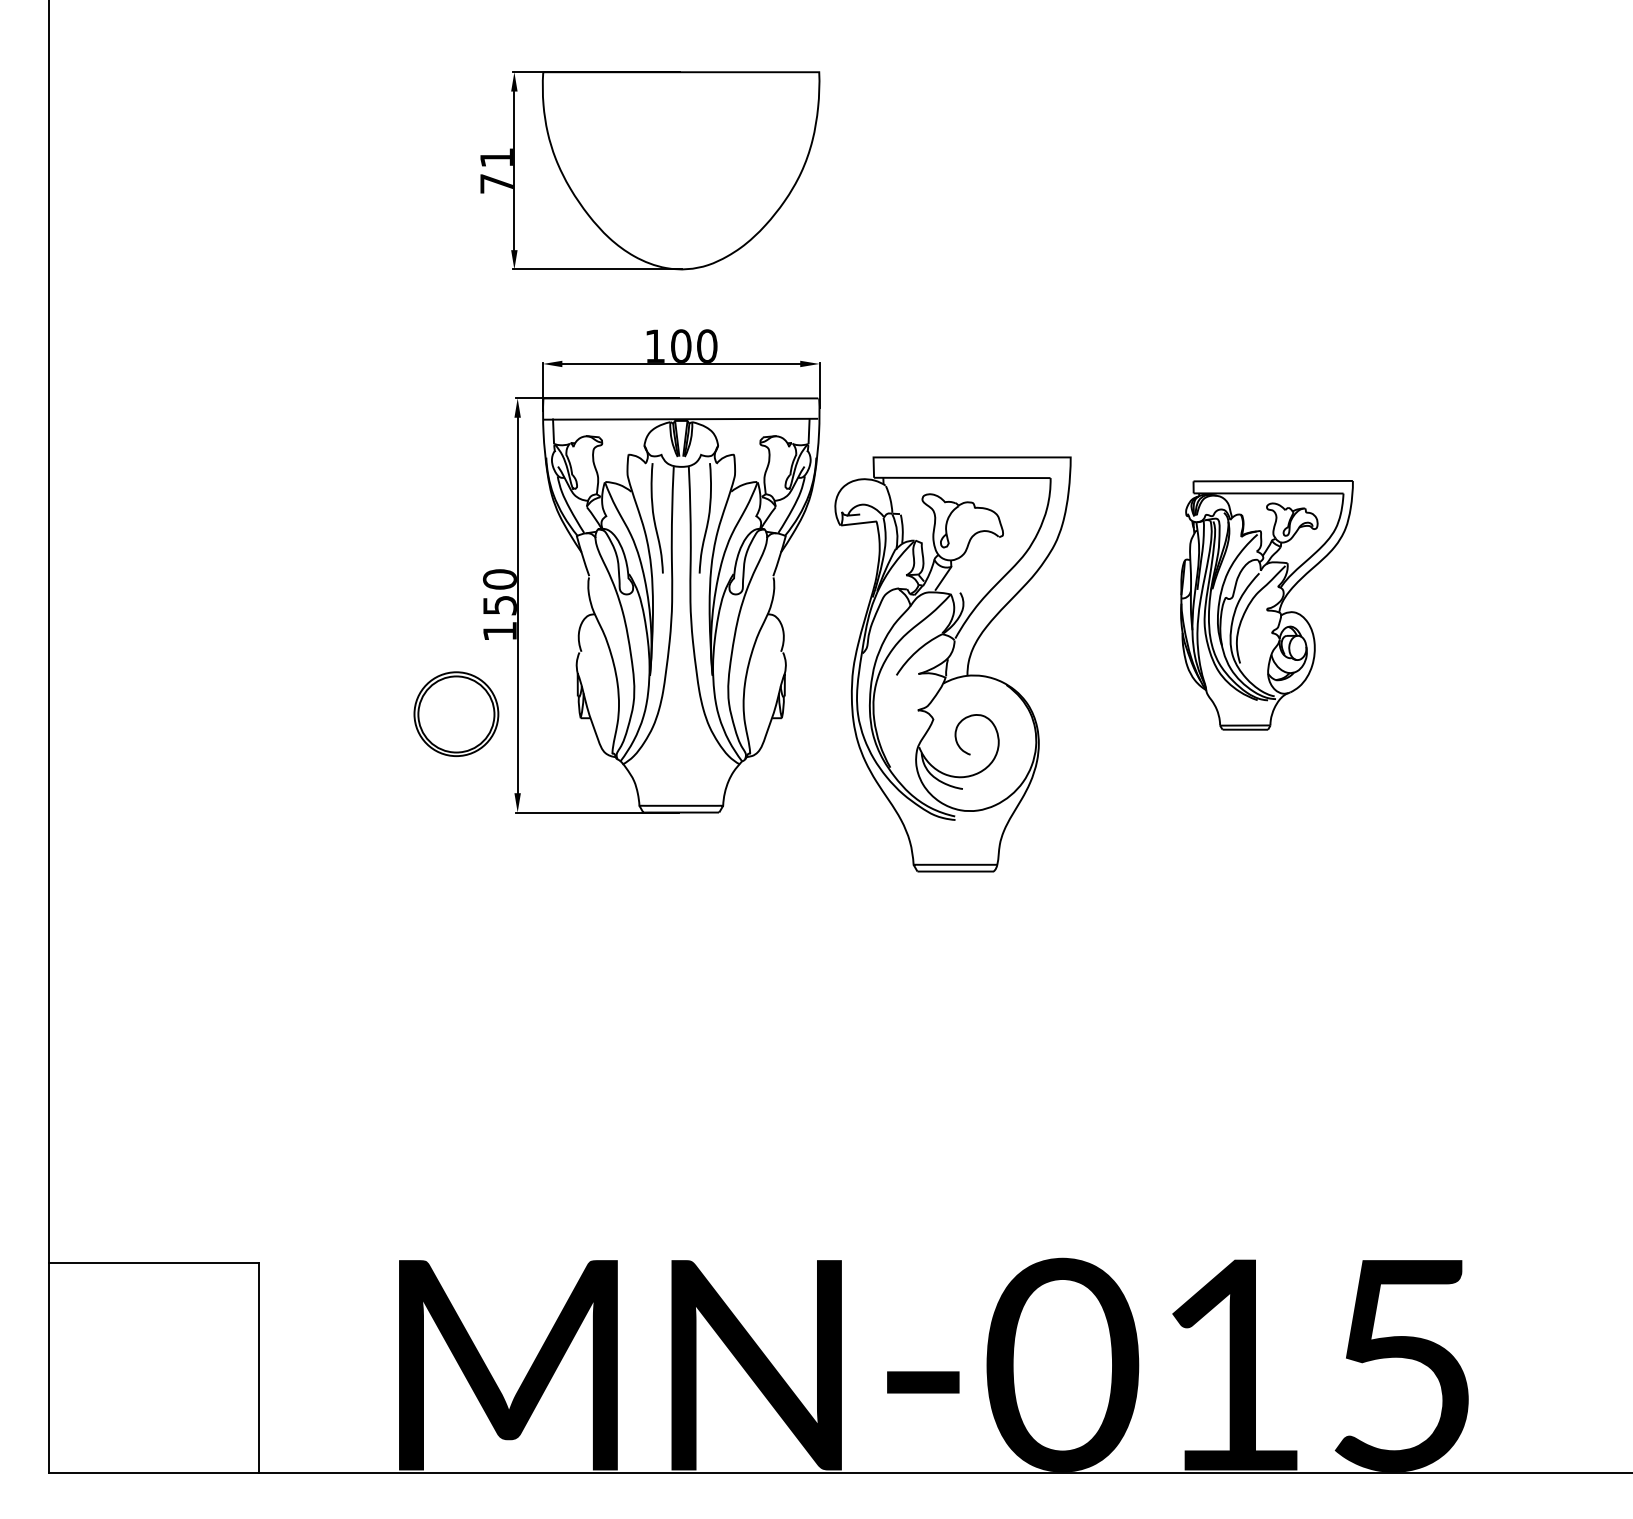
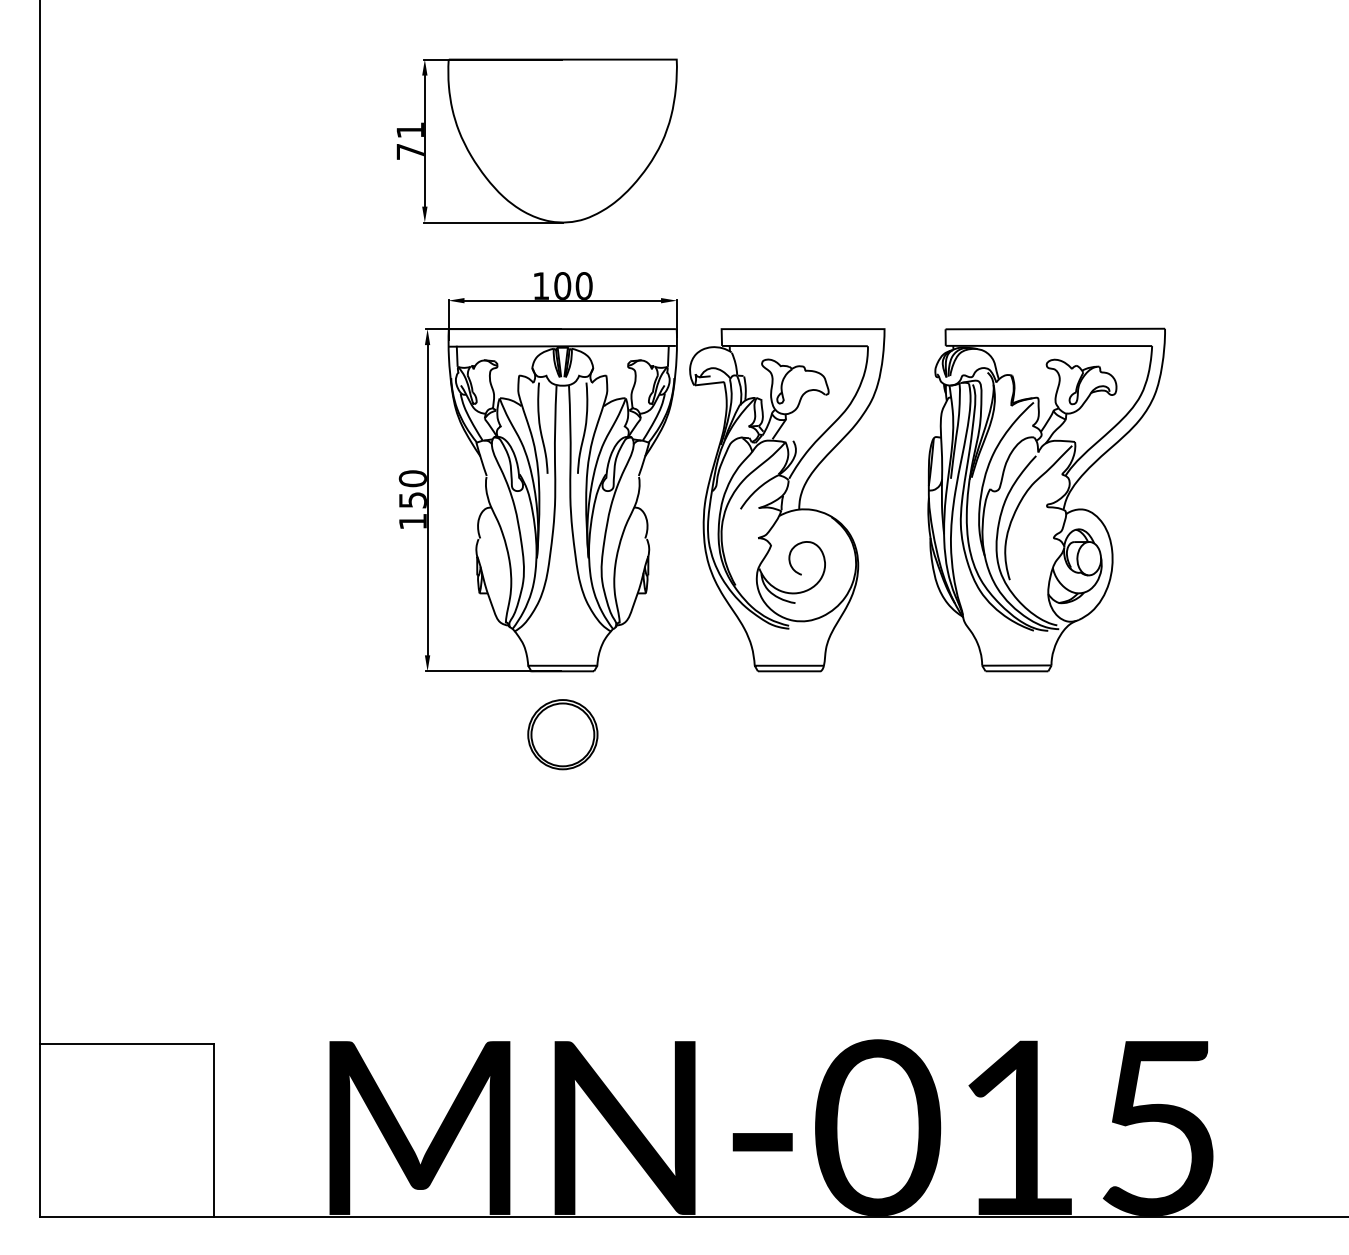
part: (1266, 605) -> (1046, 500), size x1.67
part: (952, 664) -> (786, 500), moved
part: (456, 713) -> (562, 734), moved

